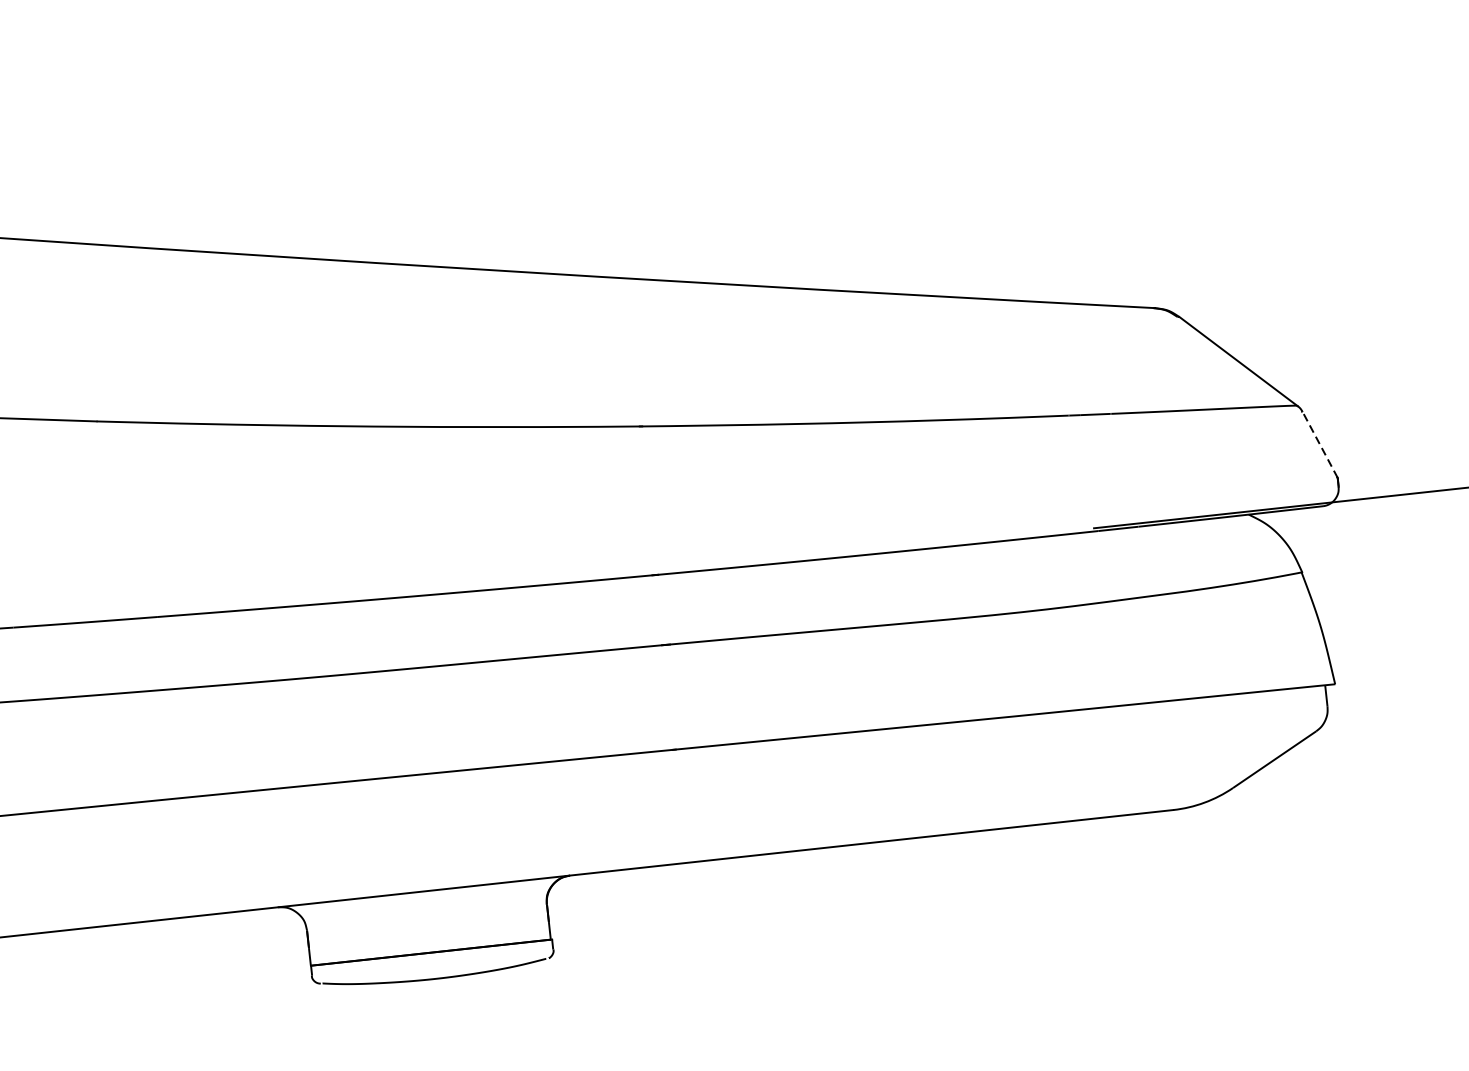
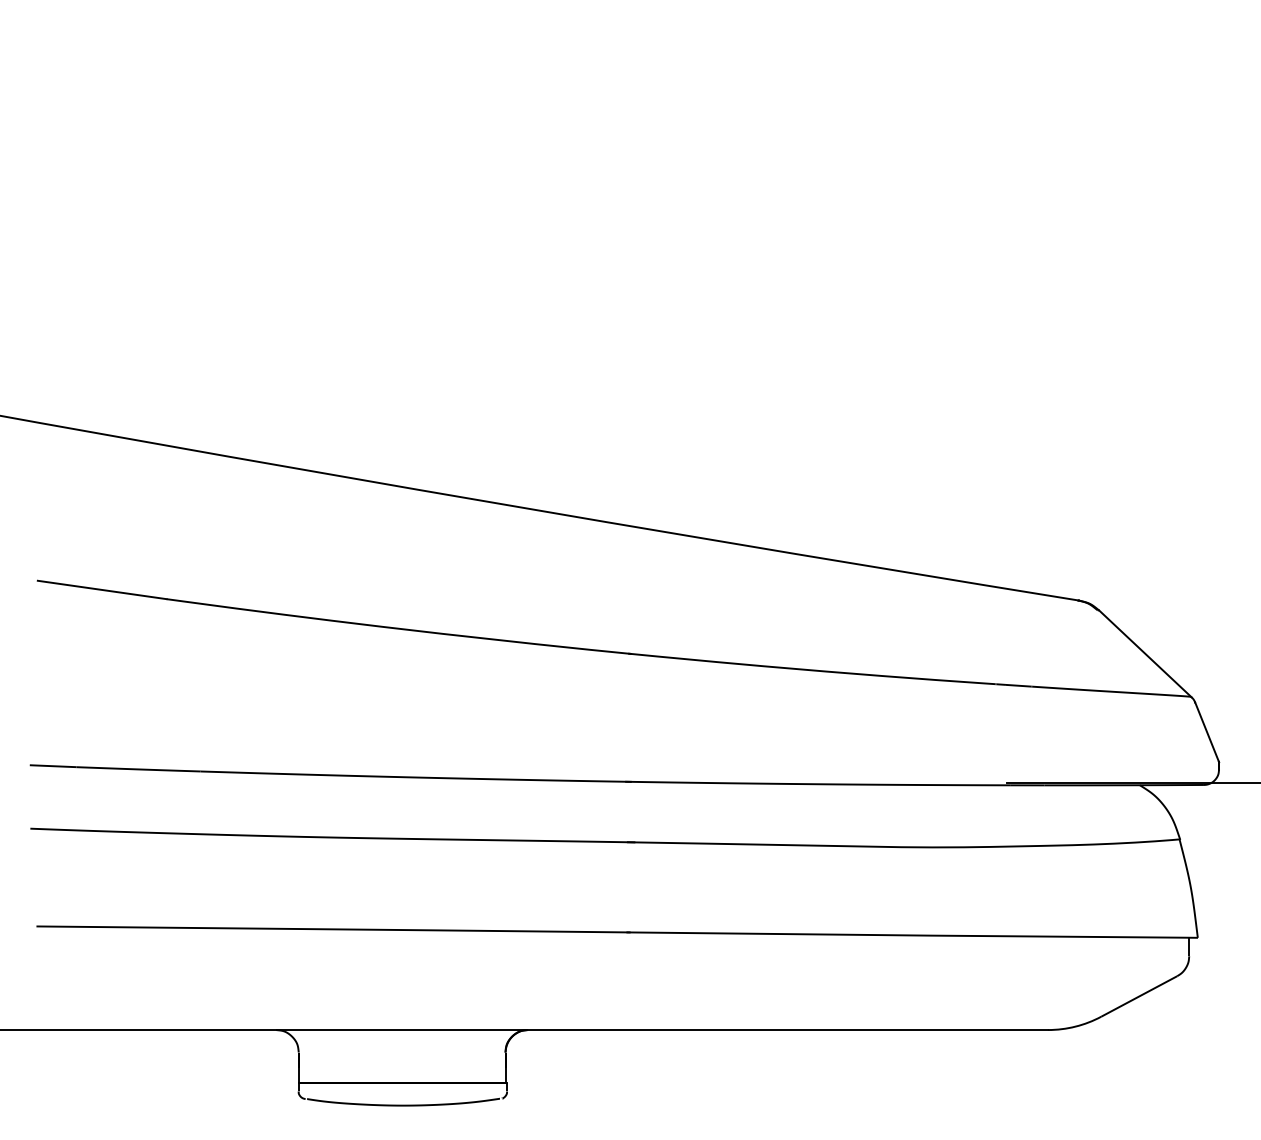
line: (1319, 443) -> (1206, 731), dashed -> solid

